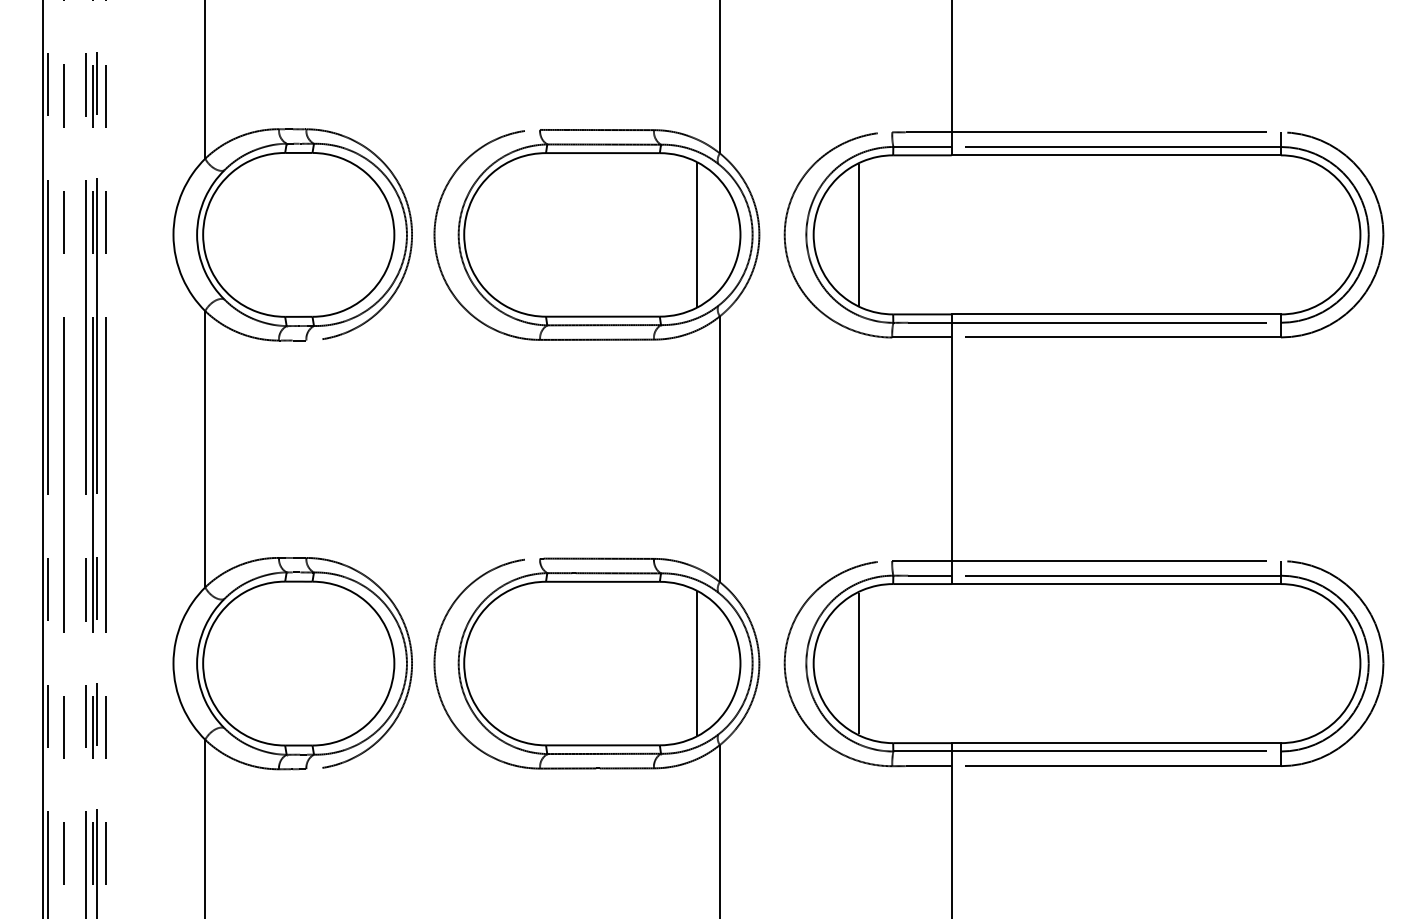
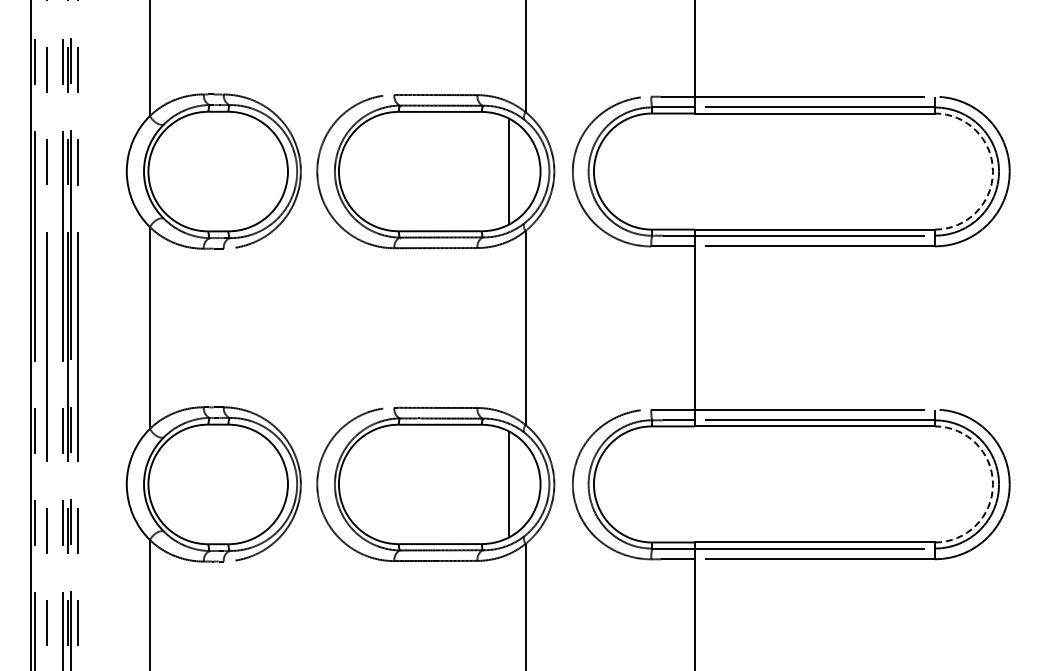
line: (859, 234) -> (627, 171), removed
arc: (1359, 234) -> (992, 171), solid -> dashed
line: (859, 663) -> (627, 484), removed
arc: (1359, 663) -> (992, 484), solid -> dashed

